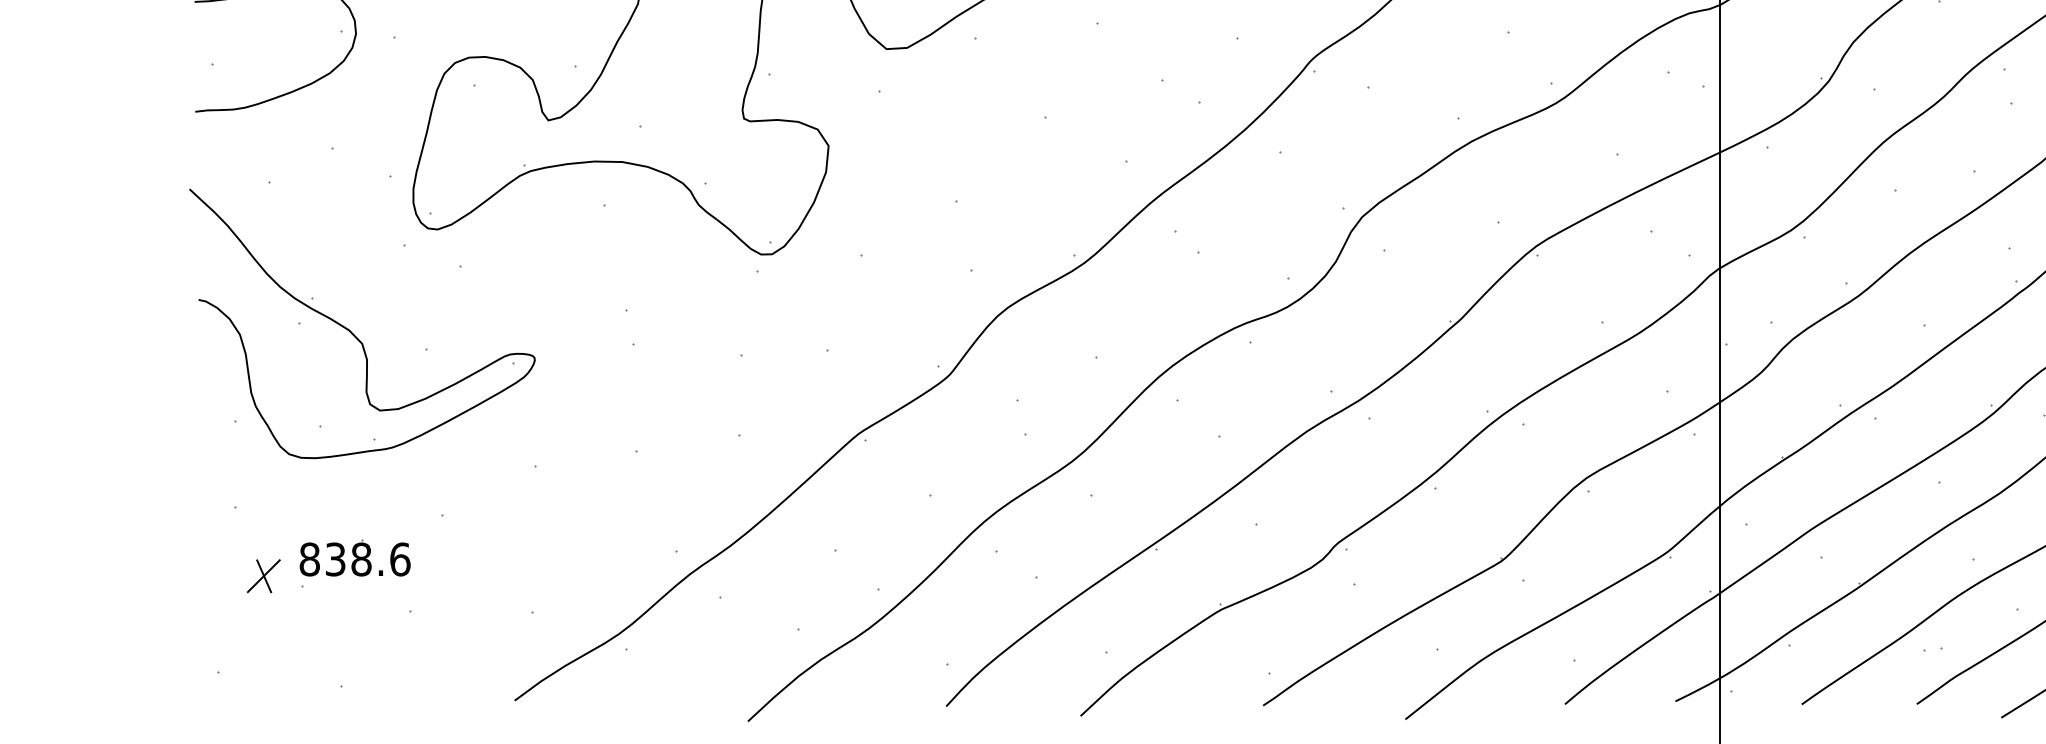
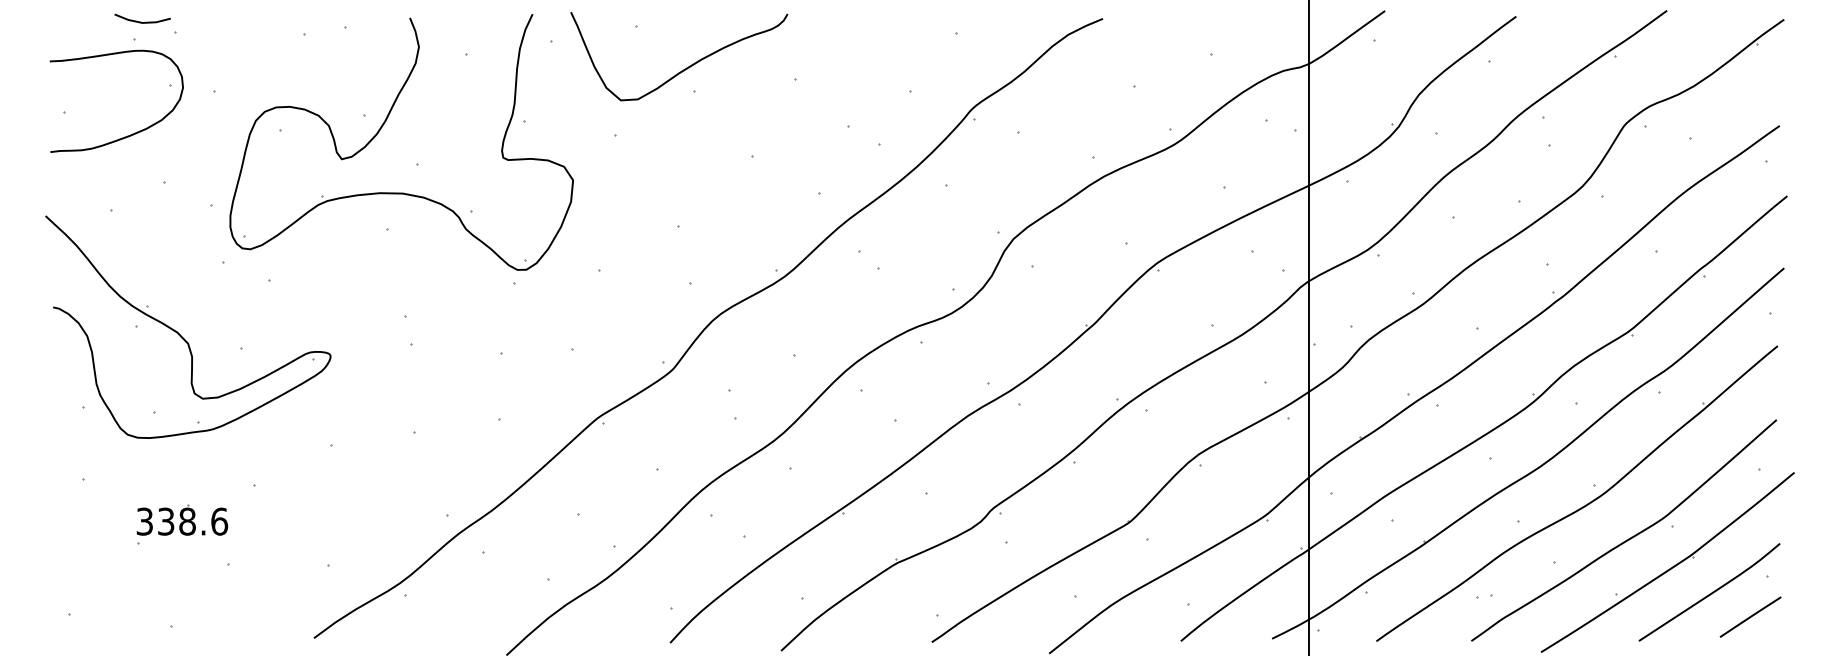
text: (309, 559) -> (144, 521), 838.6 -> 338.6
part: (263, 576) -> (106, 535), removed

